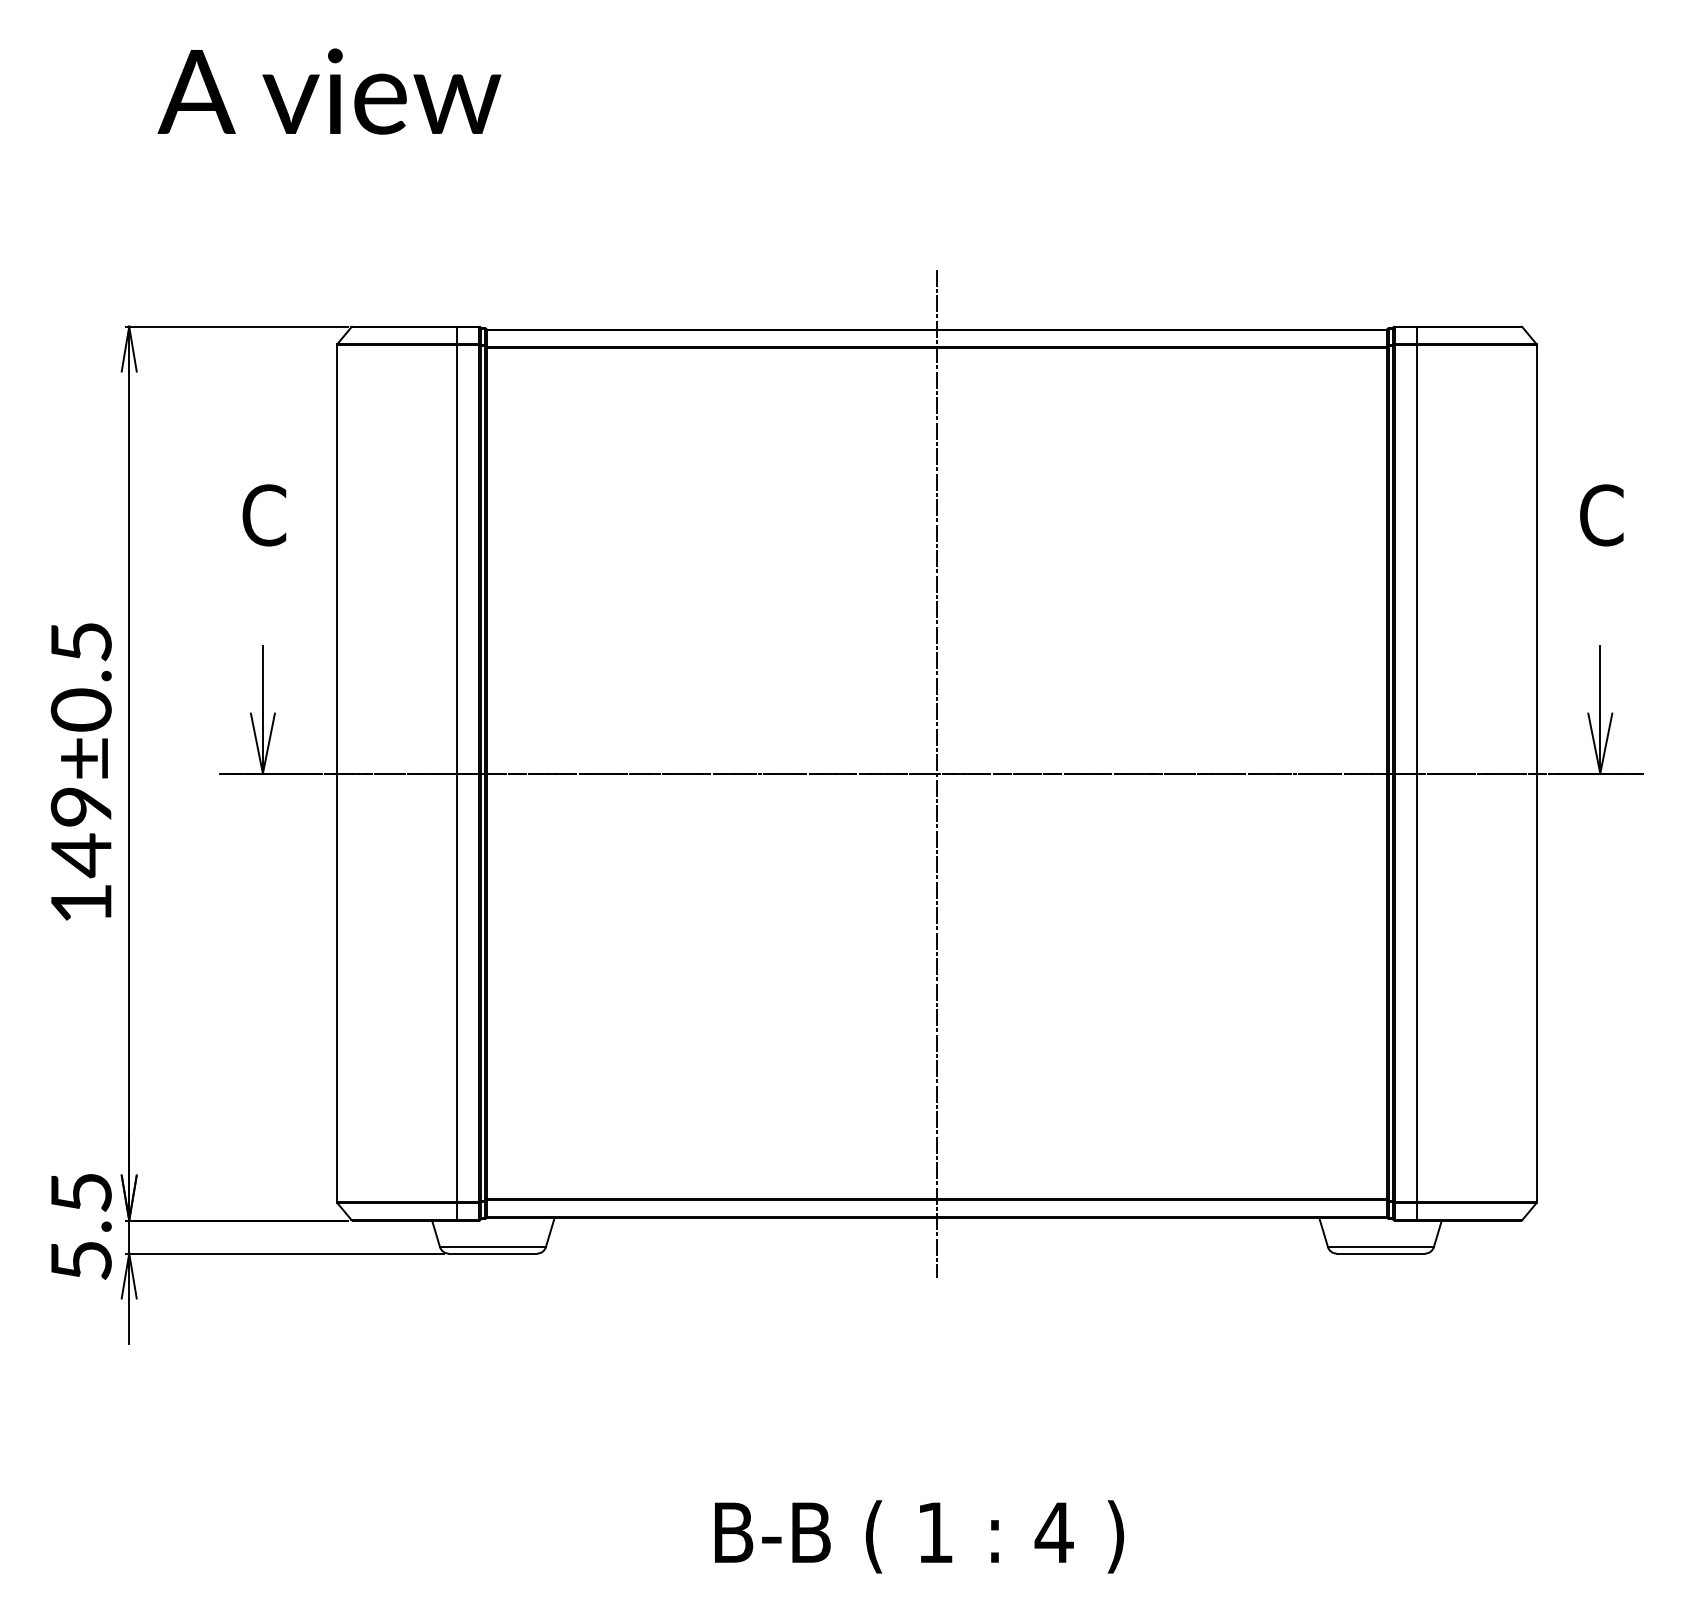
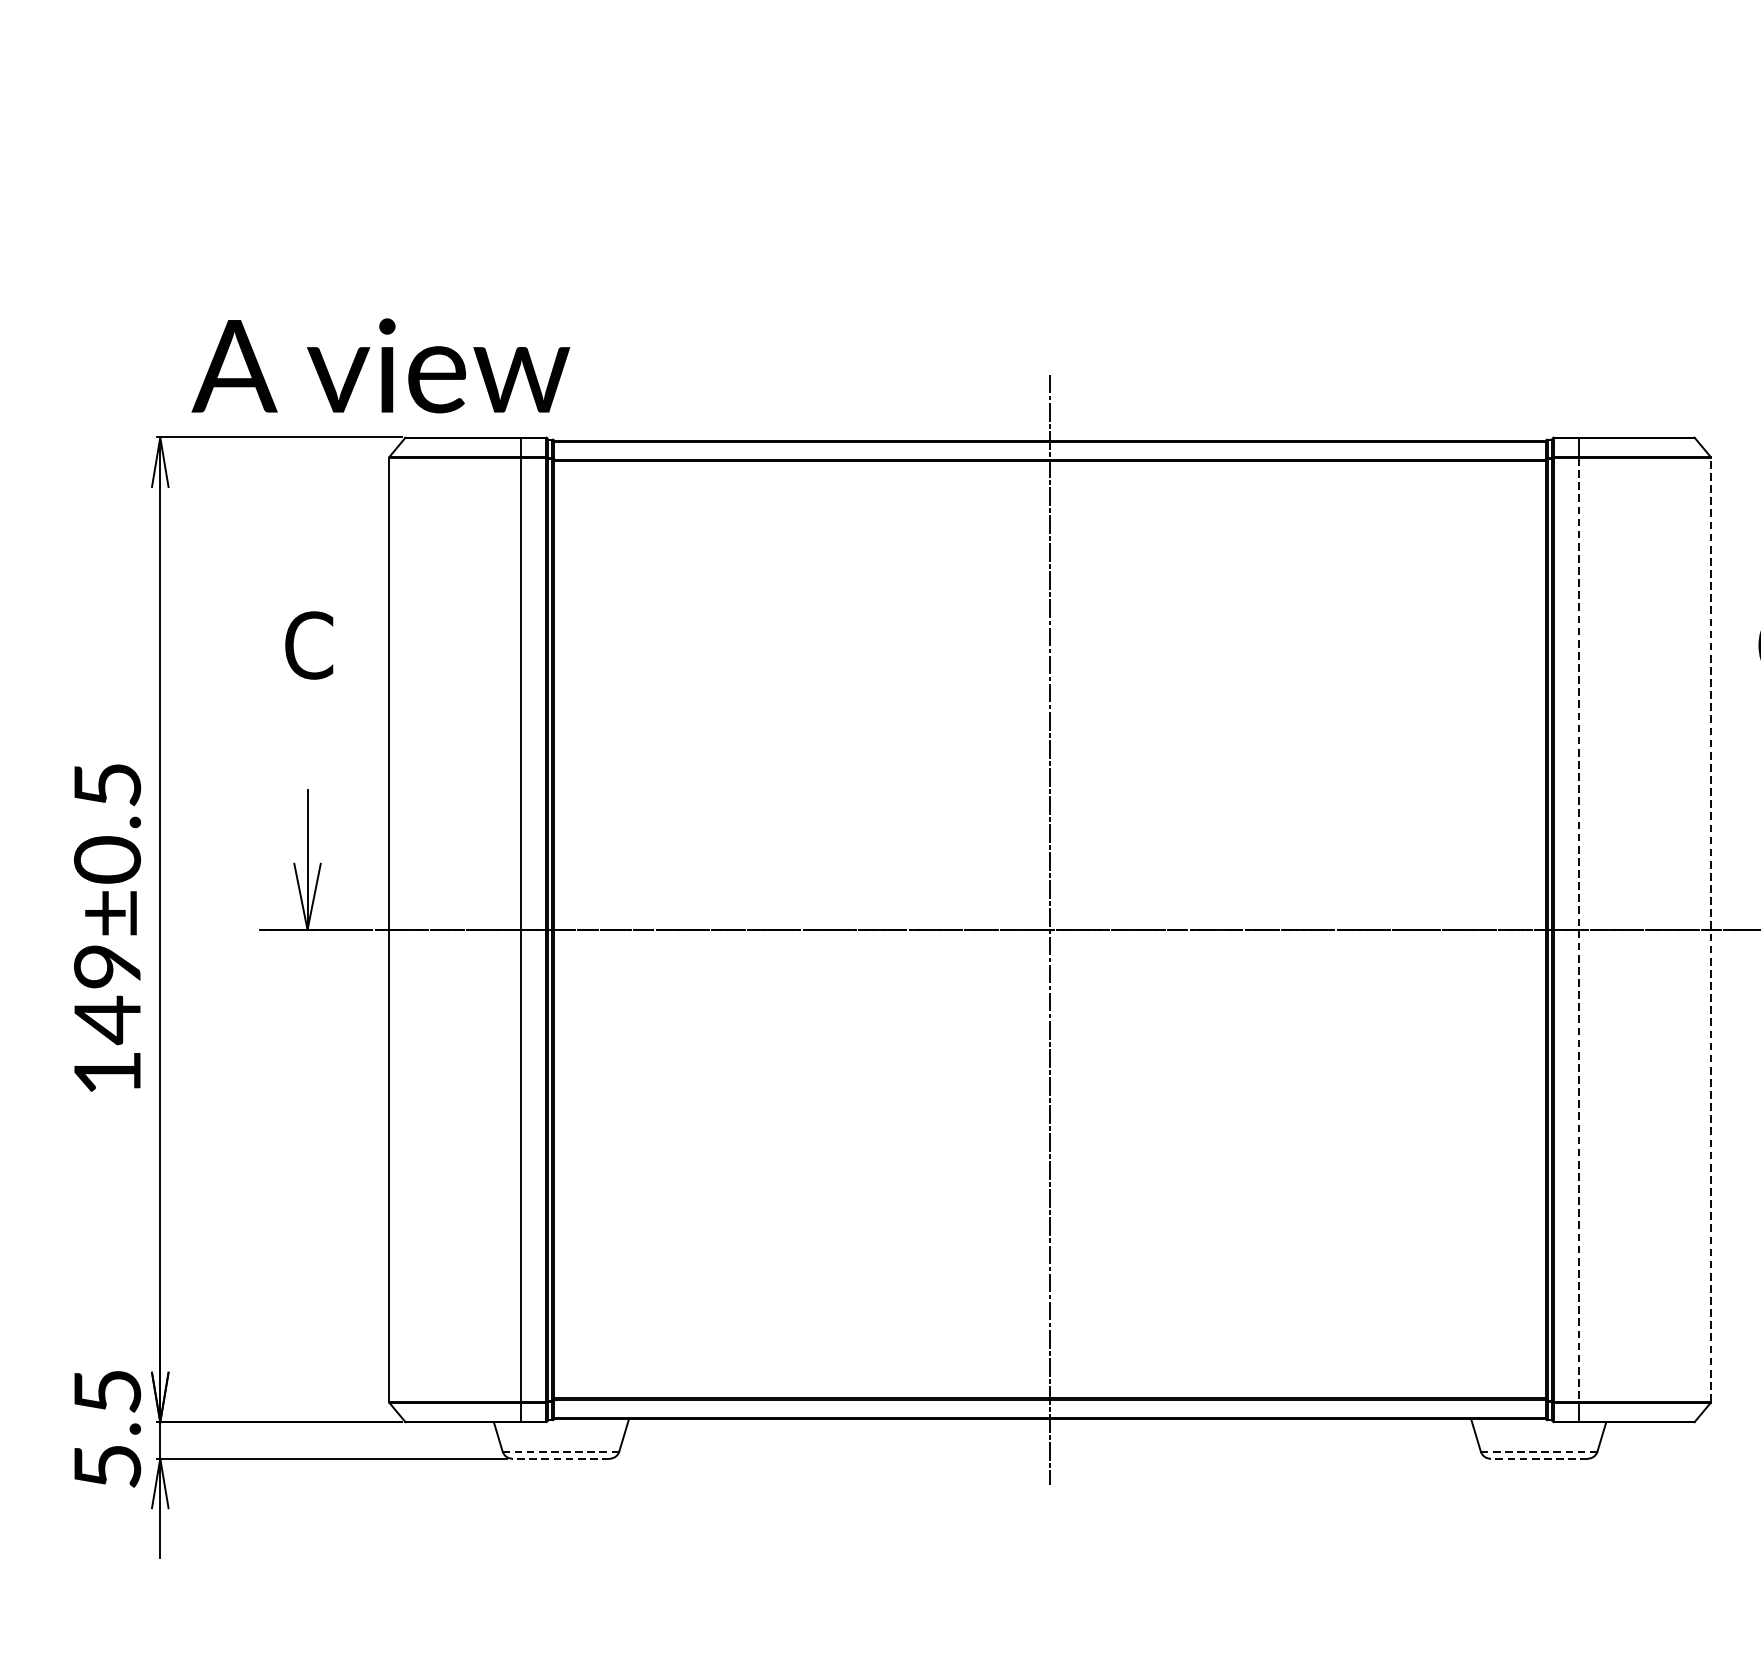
text: (329, 91) -> (380, 365), moved
line: (1536, 773) -> (1710, 929), solid -> dashed
line: (1416, 774) -> (1578, 930), solid -> dashed
line: (492, 1247) -> (560, 1451), solid -> dashed
line: (1380, 1247) -> (1538, 1451), solid -> dashed
line: (492, 1253) -> (560, 1458), solid -> dashed
line: (1380, 1253) -> (1538, 1458), solid -> dashed

